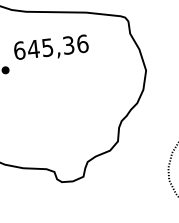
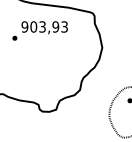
text: (50, 46) -> (44, 26), 645,36 -> 903,93

